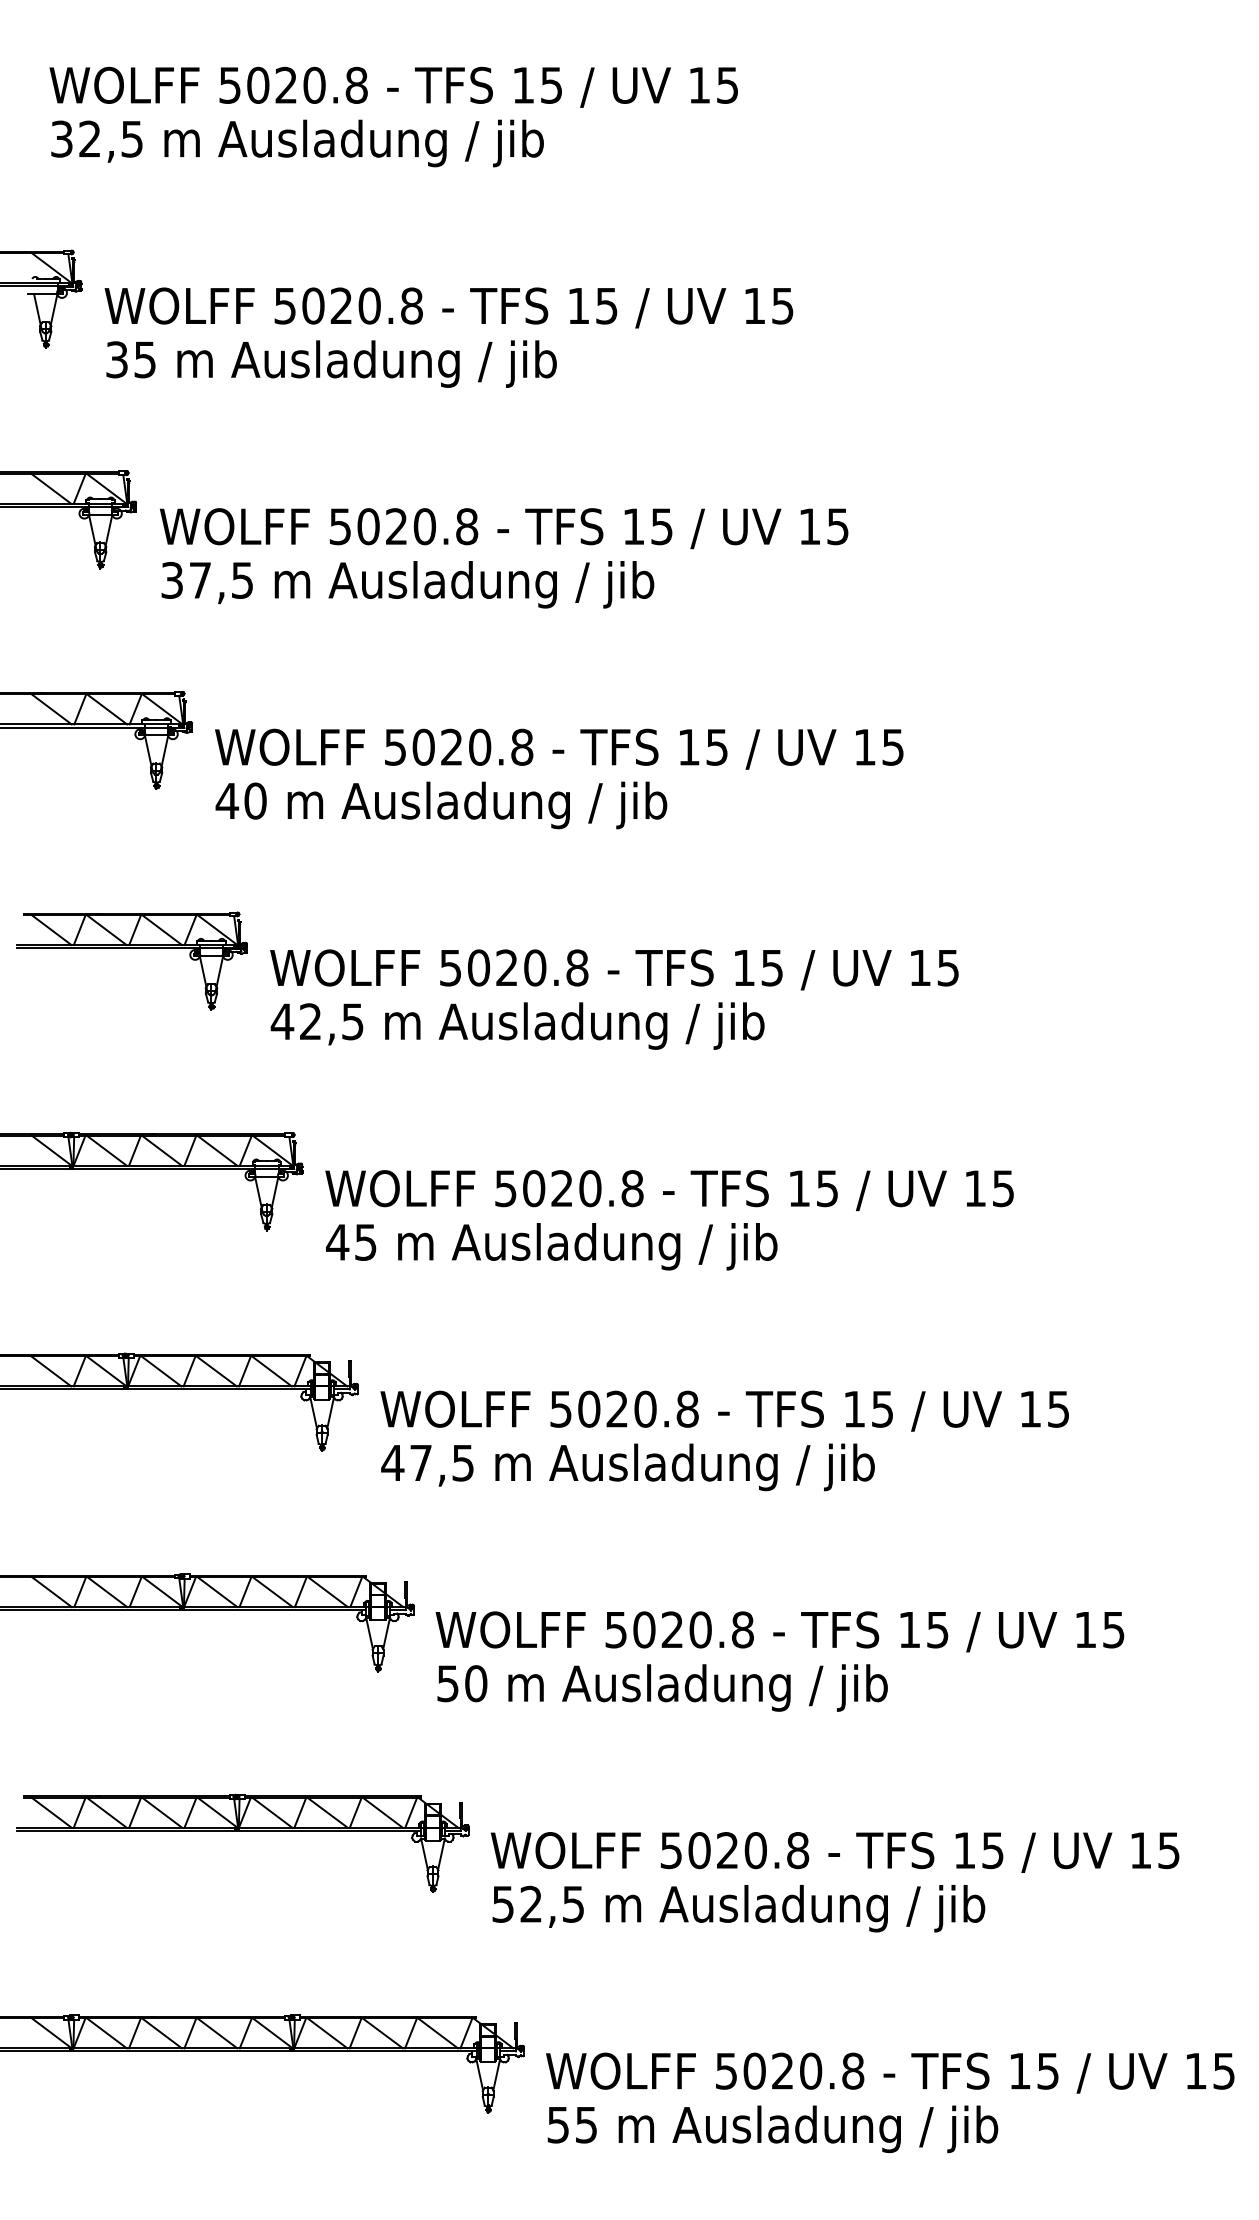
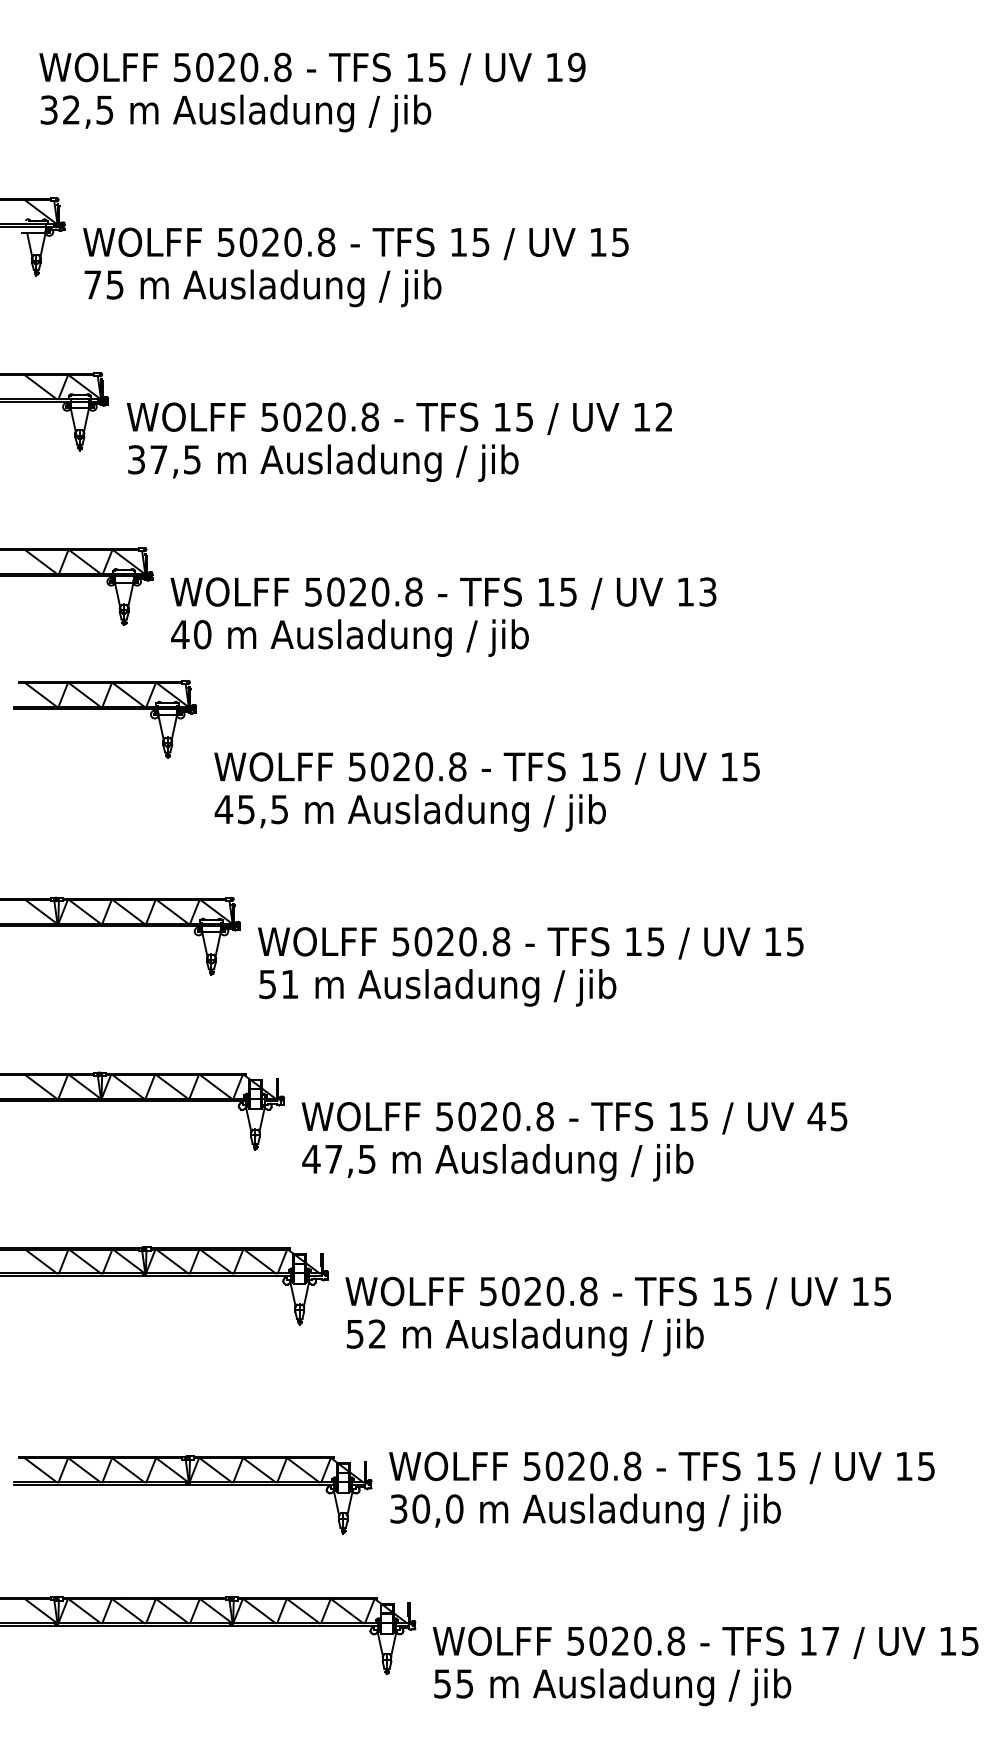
text: (727, 84) -> (576, 66), 15 -> 19
text: (116, 359) -> (92, 284), 35 -> 75
text: (837, 525) -> (663, 416), 15 -> 12
text: (893, 746) -> (708, 591), 15 -> 13
part: (131, 948) -> (104, 709), moved
text: (309, 1021) -> (245, 809), 42,5 -> 45,5
text: (351, 1242) -> (278, 984), 45 -> 51
text: (1030, 1409) -> (816, 1116), 15 -> 45
text: (476, 1682) -> (377, 1333), 50 -> 52
part: (242, 1831) -> (192, 1485), moved
text: (539, 1903) -> (427, 1508), 52,5 -> 30,0
text: (1047, 2071) -> (830, 1641), 15 -> 17

